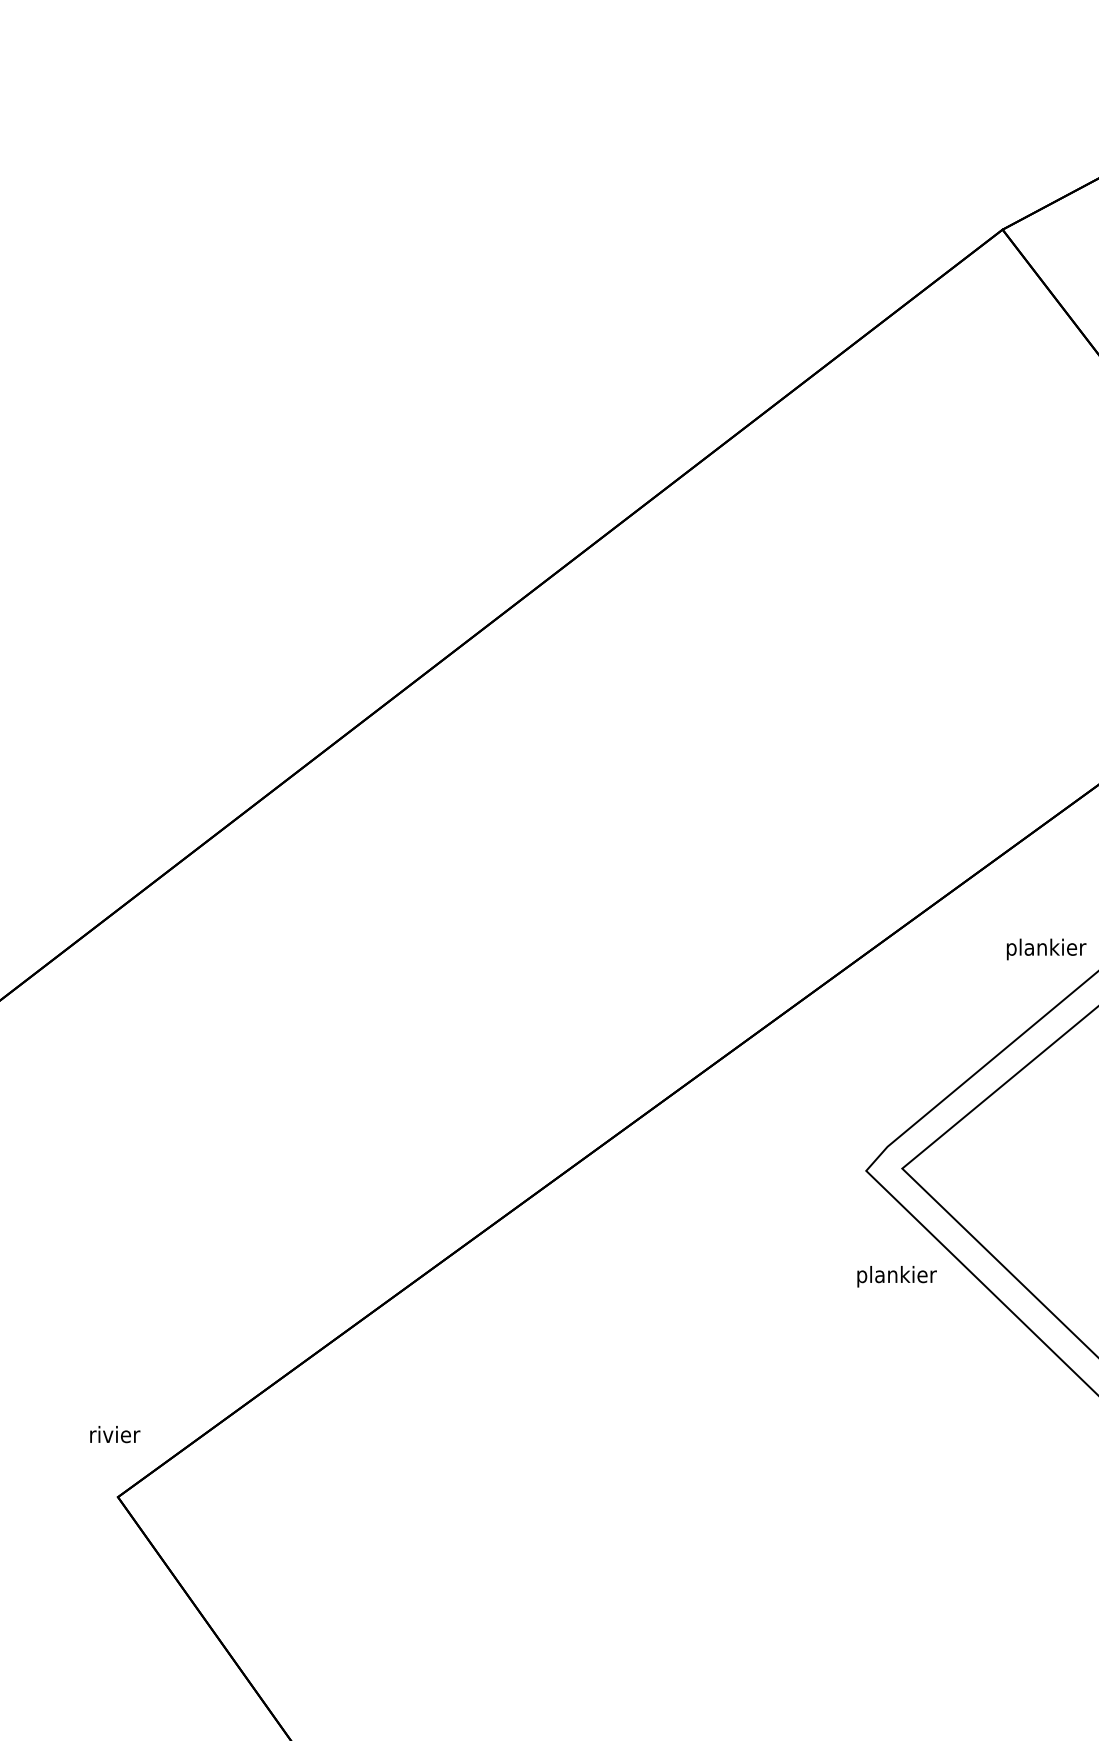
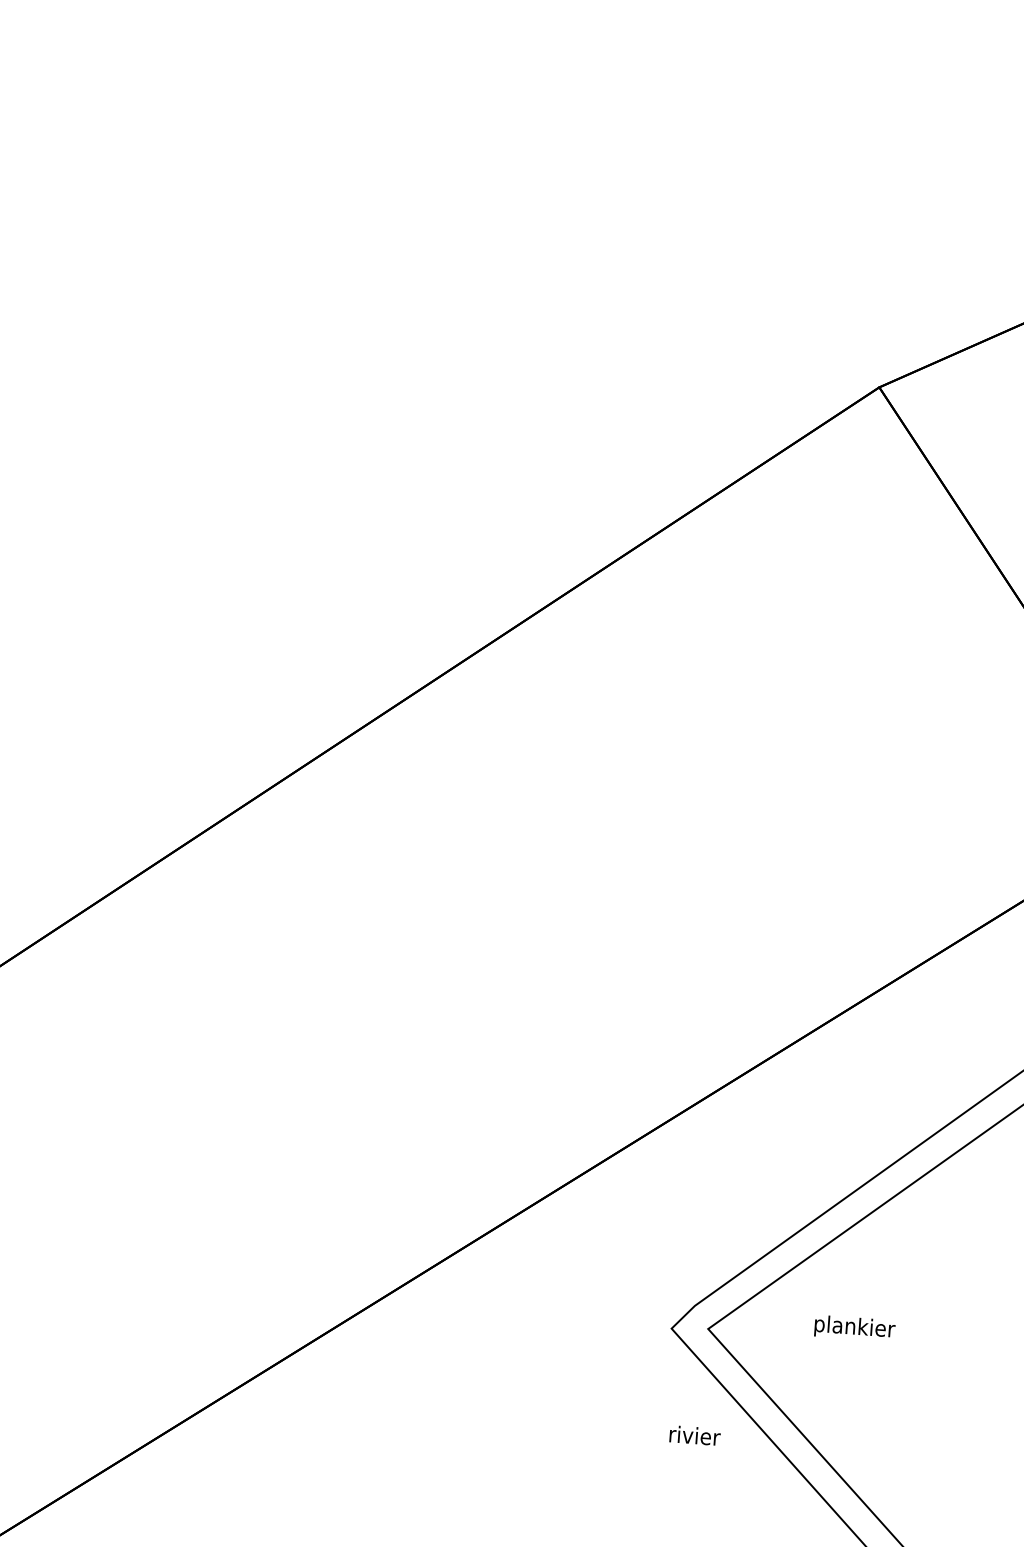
text: (1046, 949) -> (854, 1328), moved
text: (896, 1276) -> (694, 1437), plankier -> rivier

